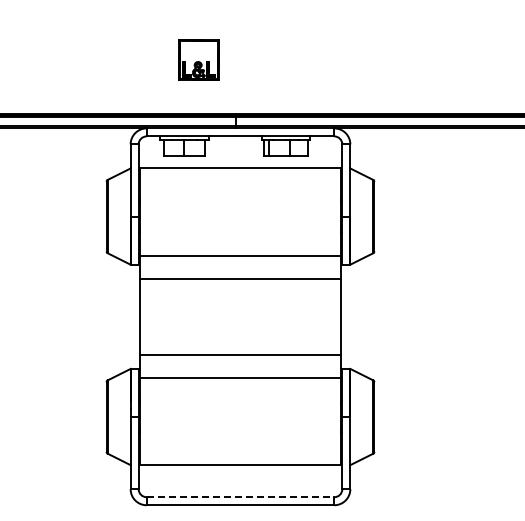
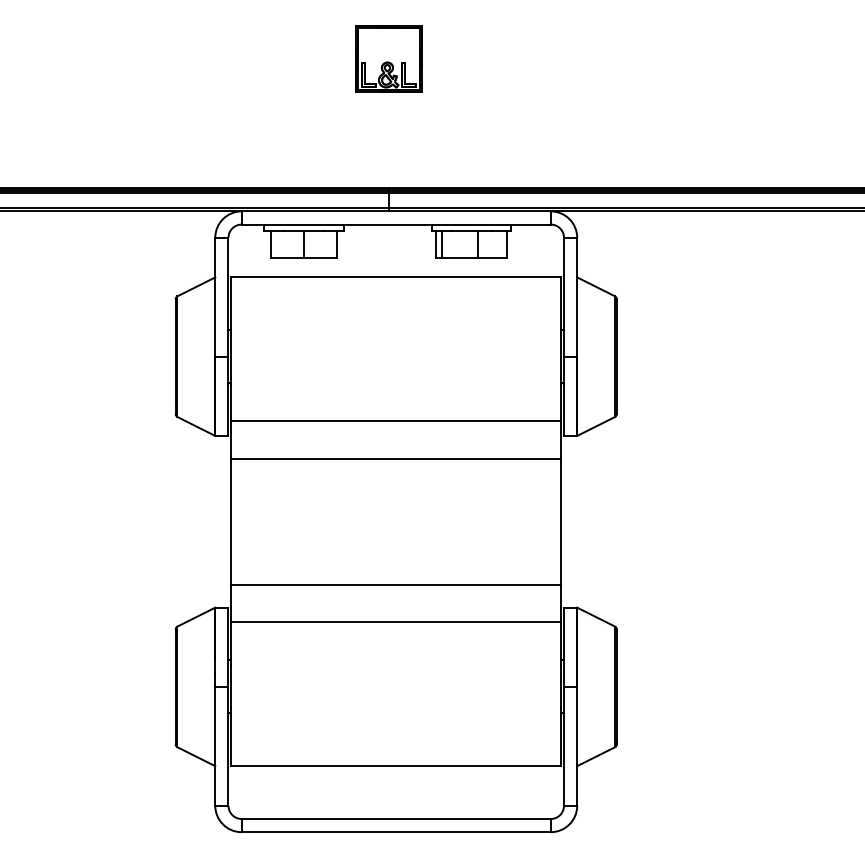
part: (198, 59) -> (388, 58), moved
line: (240, 497) -> (396, 819), dashed -> solid

